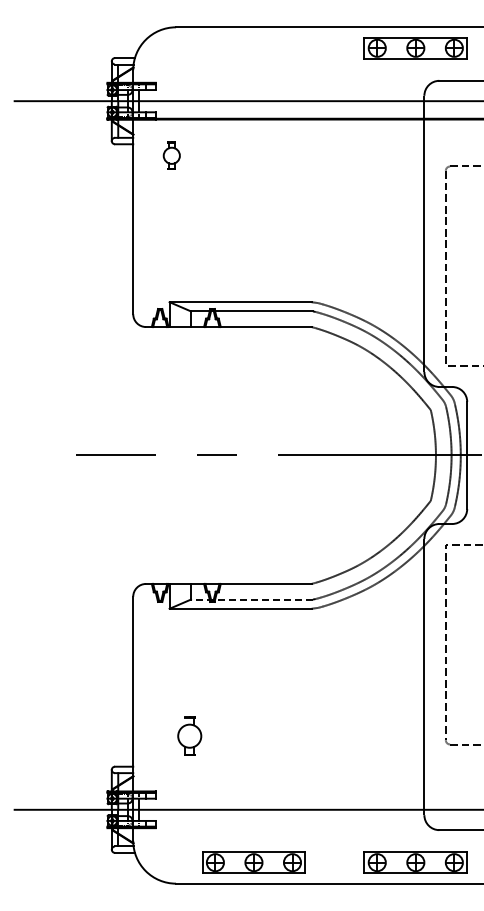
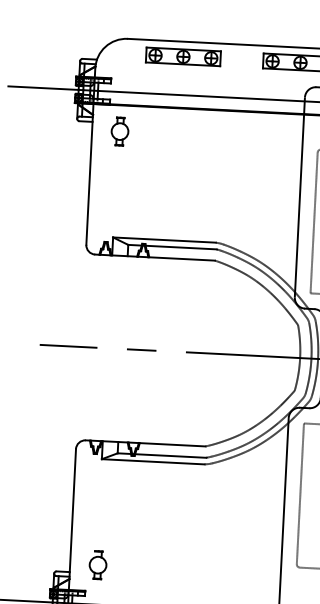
part: (253, 48) -> (183, 57), added
part: (171, 155) -> (119, 131), size x1.43
line: (252, 599) -> (162, 455), dashed -> solid
part: (189, 735) -> (97, 564), moved

